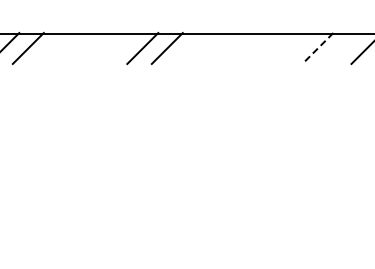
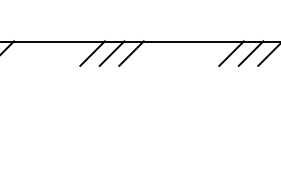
line: (191, 48) -> (131, 53), added
line: (317, 48) -> (231, 53), dashed -> solid
line: (341, 48) -> (250, 53), added

